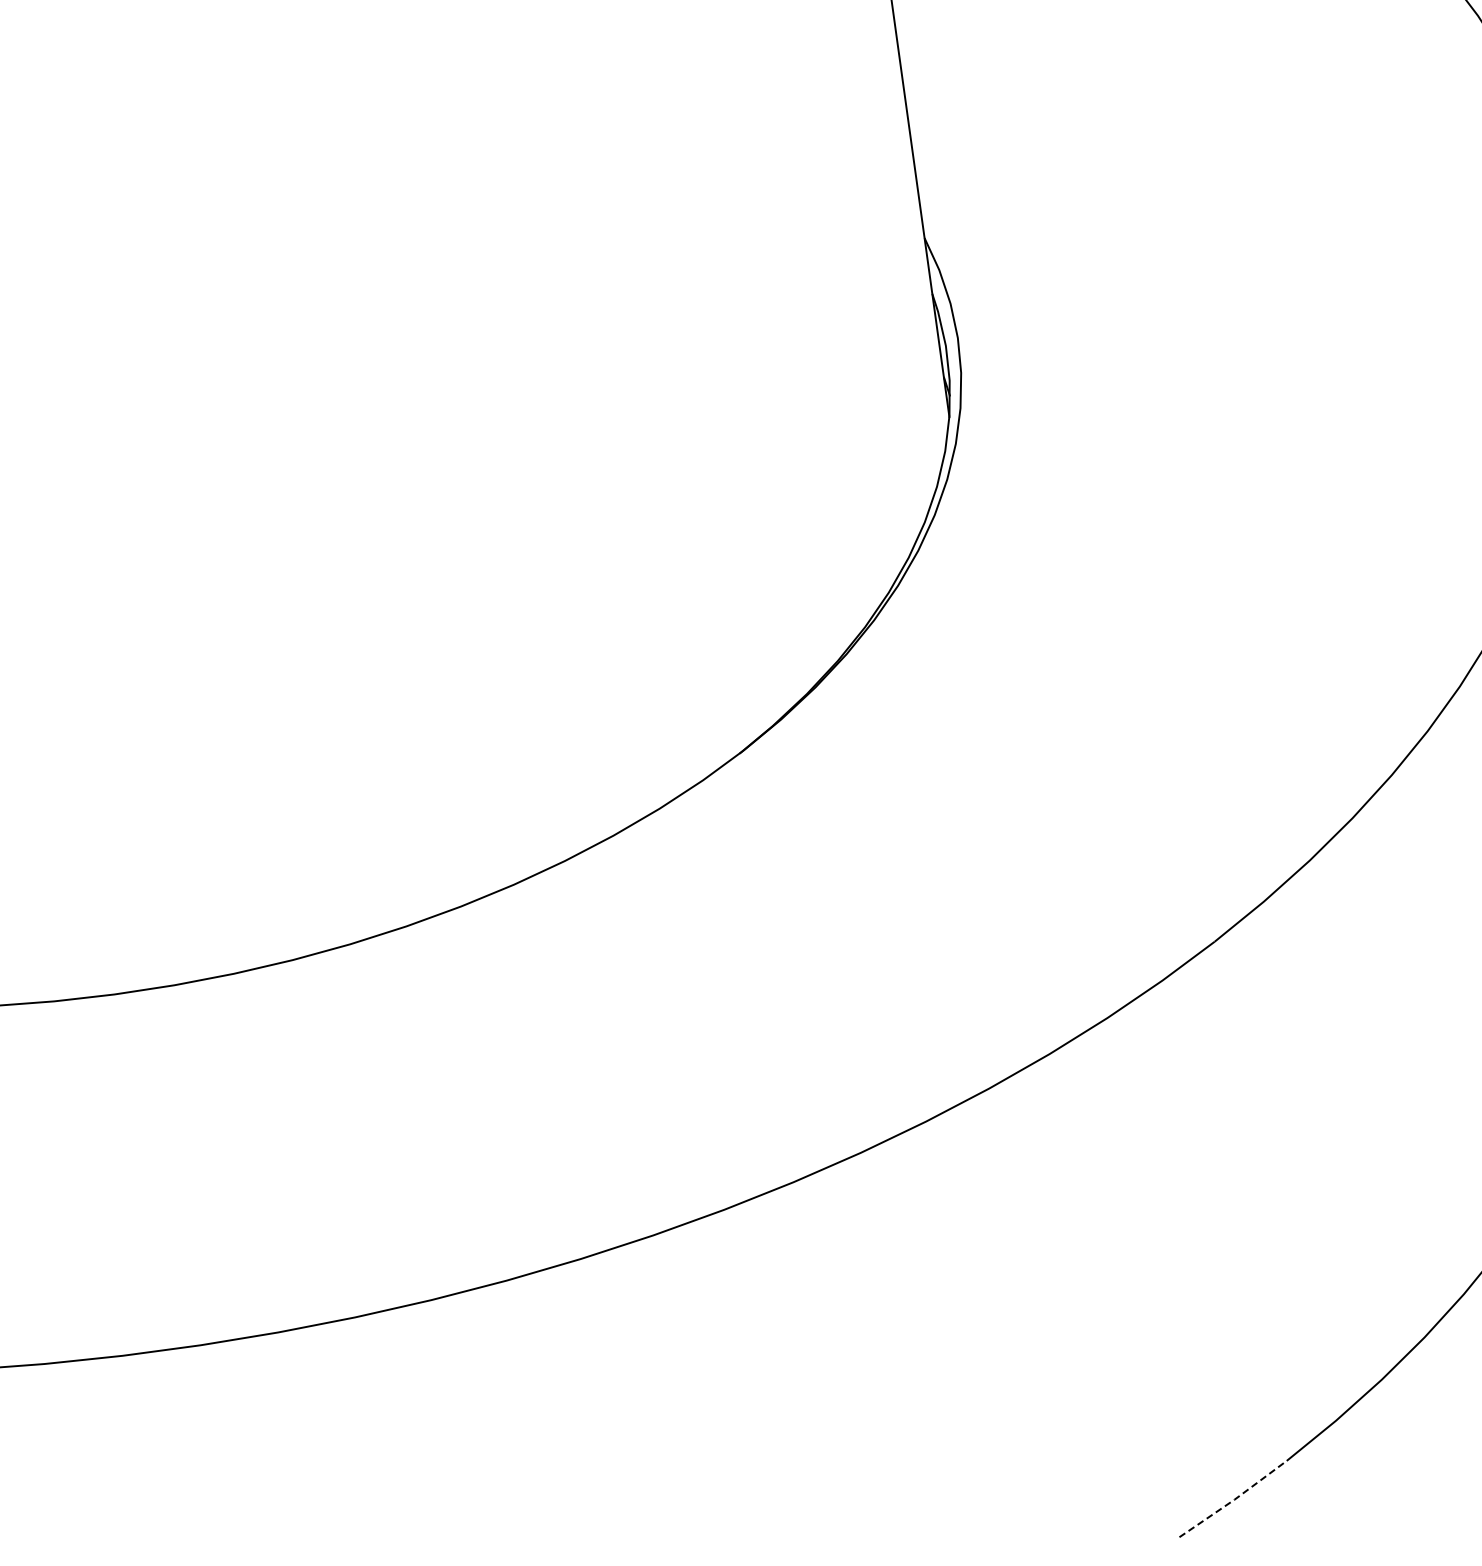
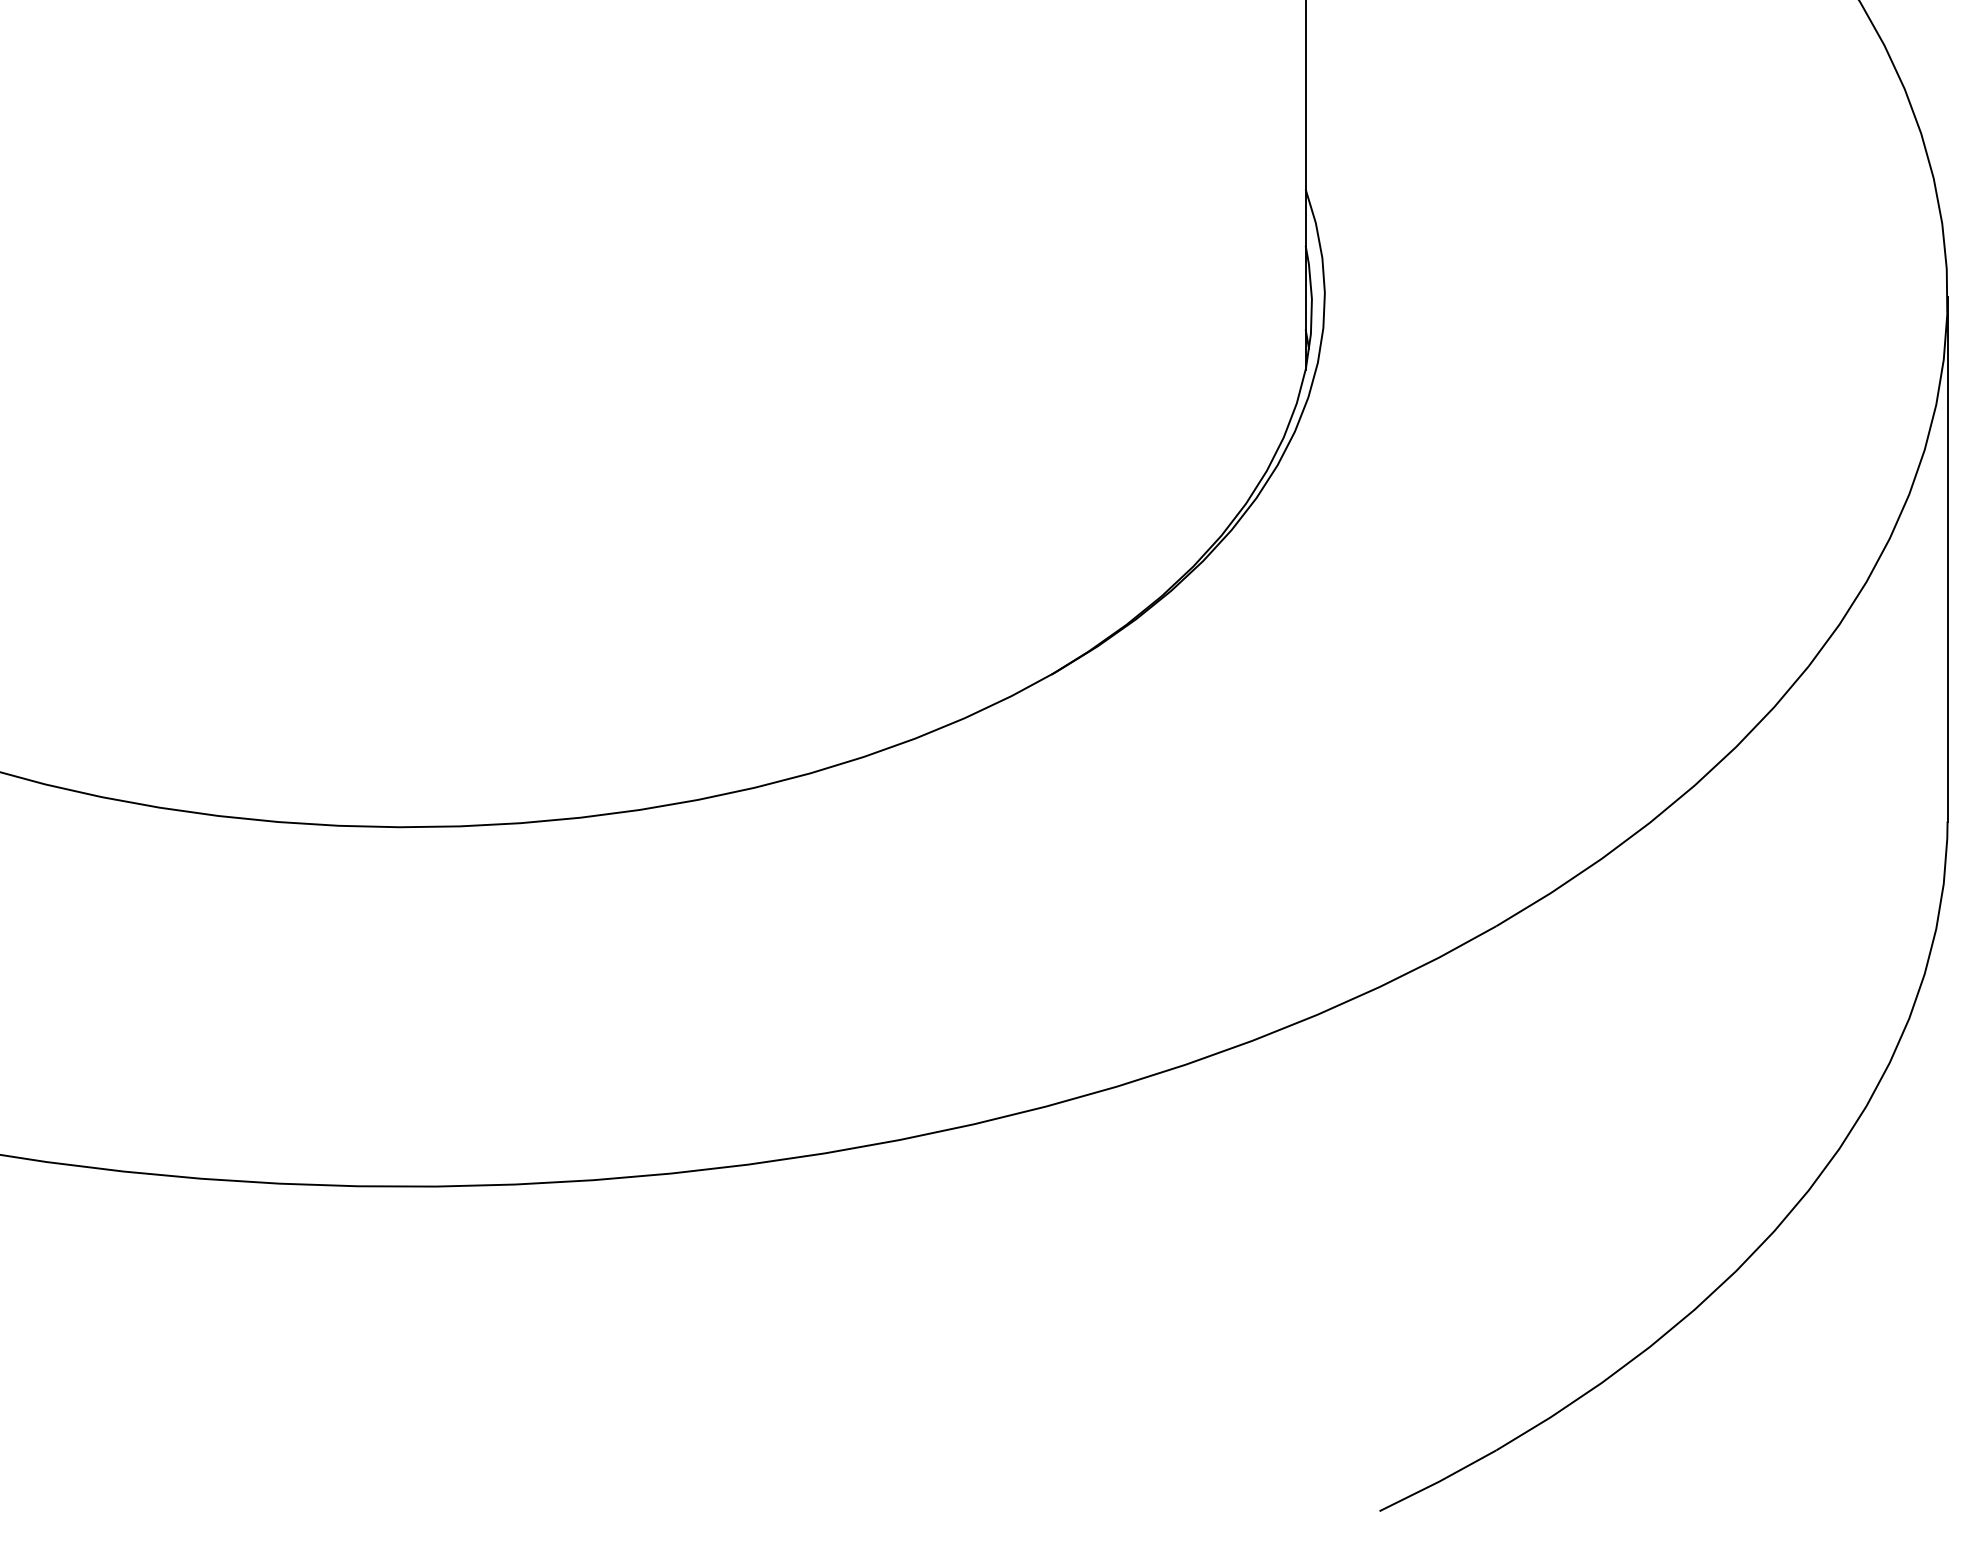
line: (1234, 1499) -> (1439, 1481), dashed -> solid

